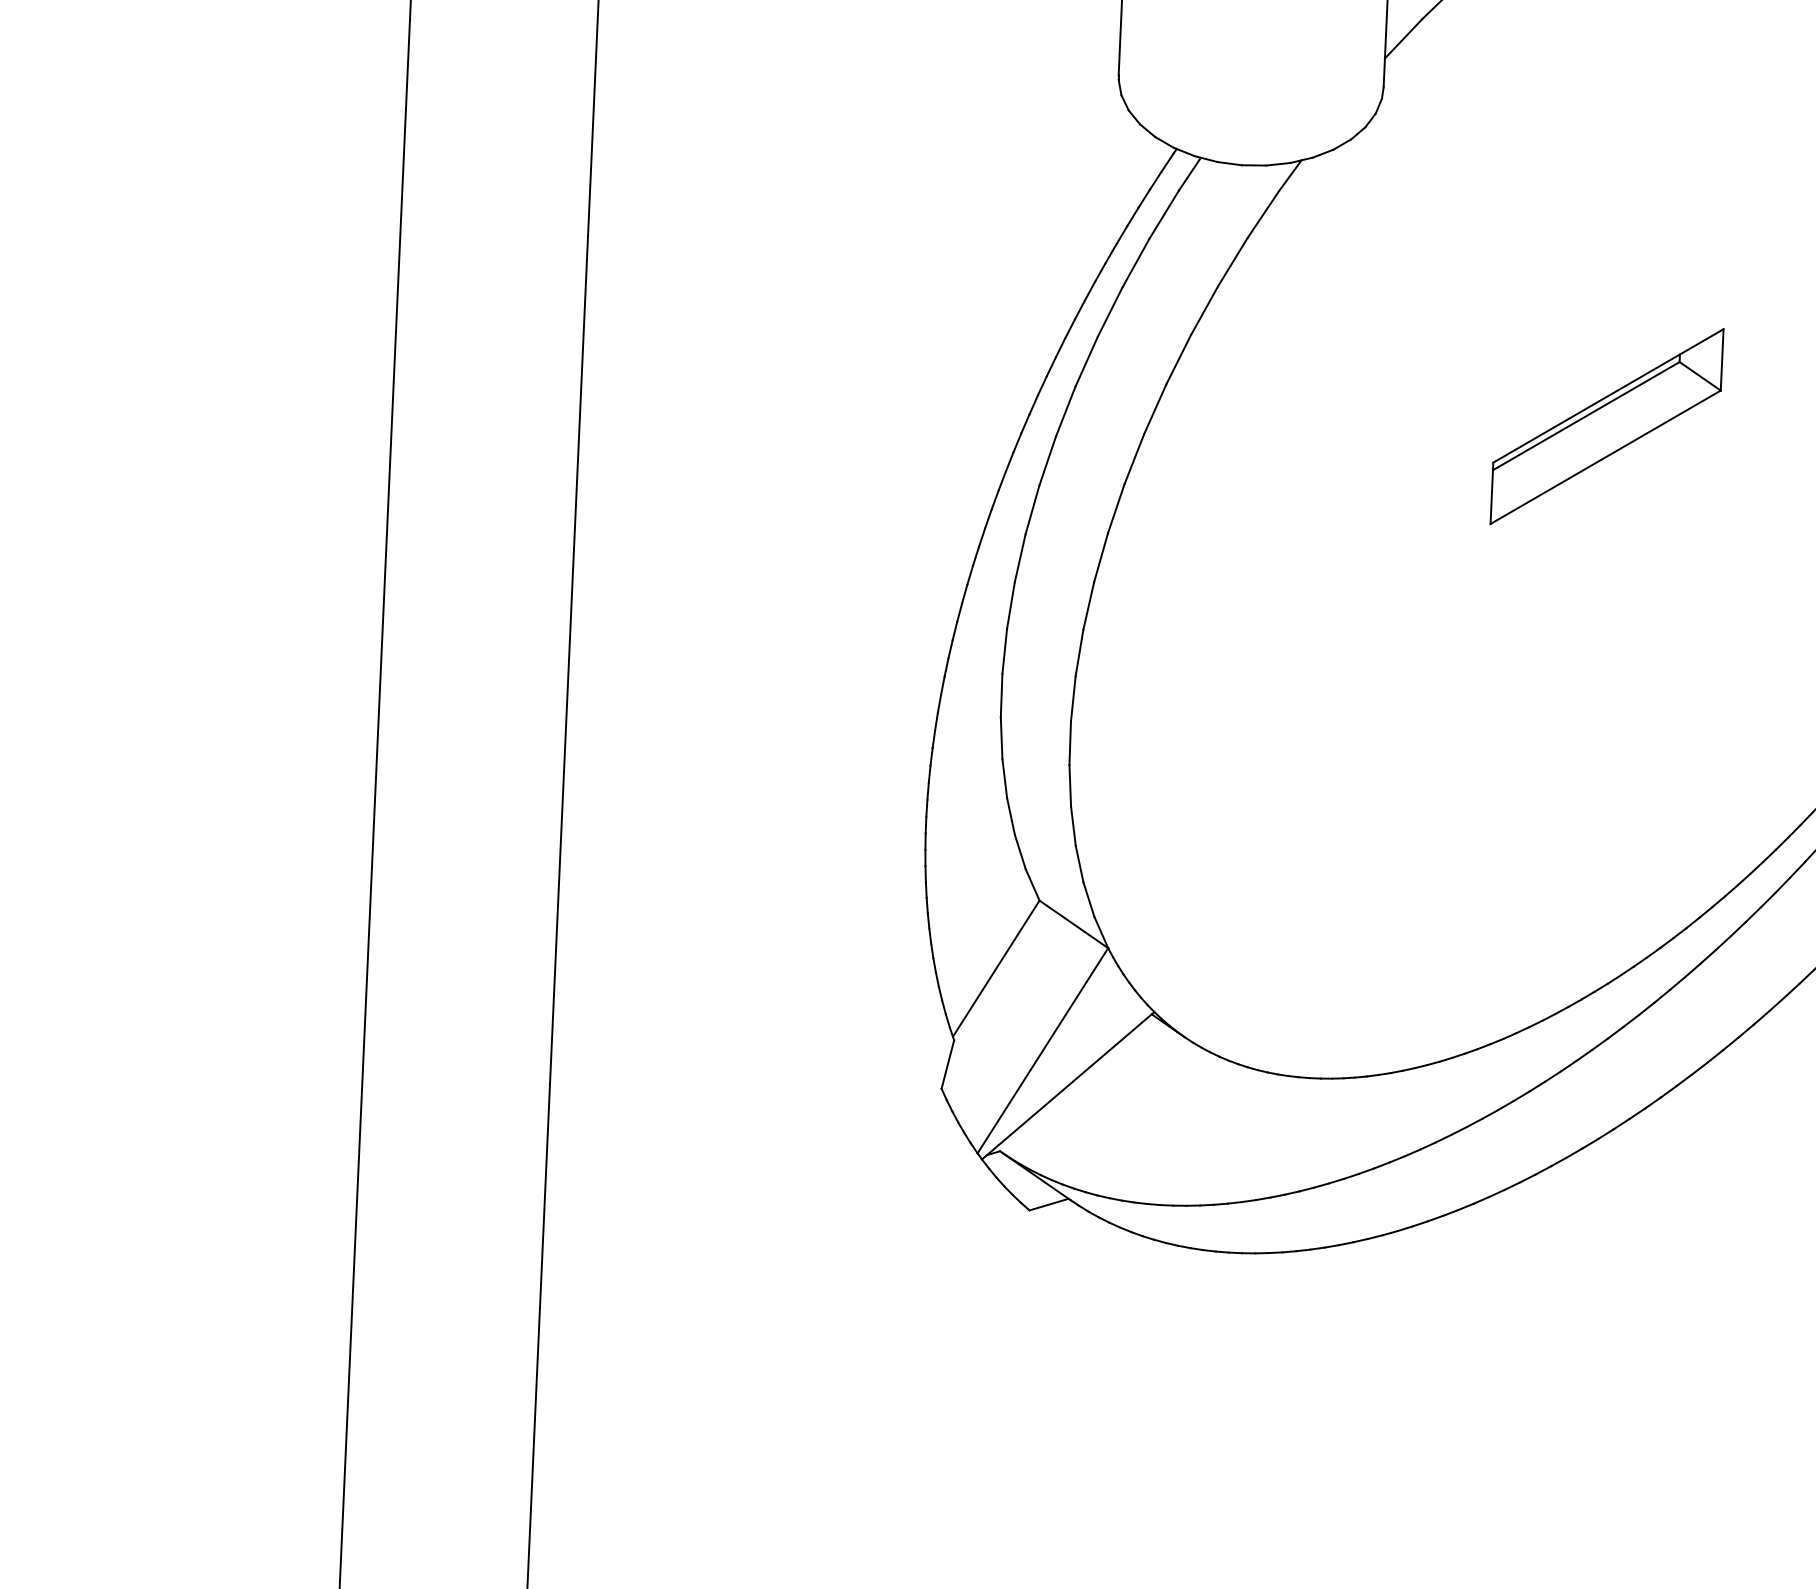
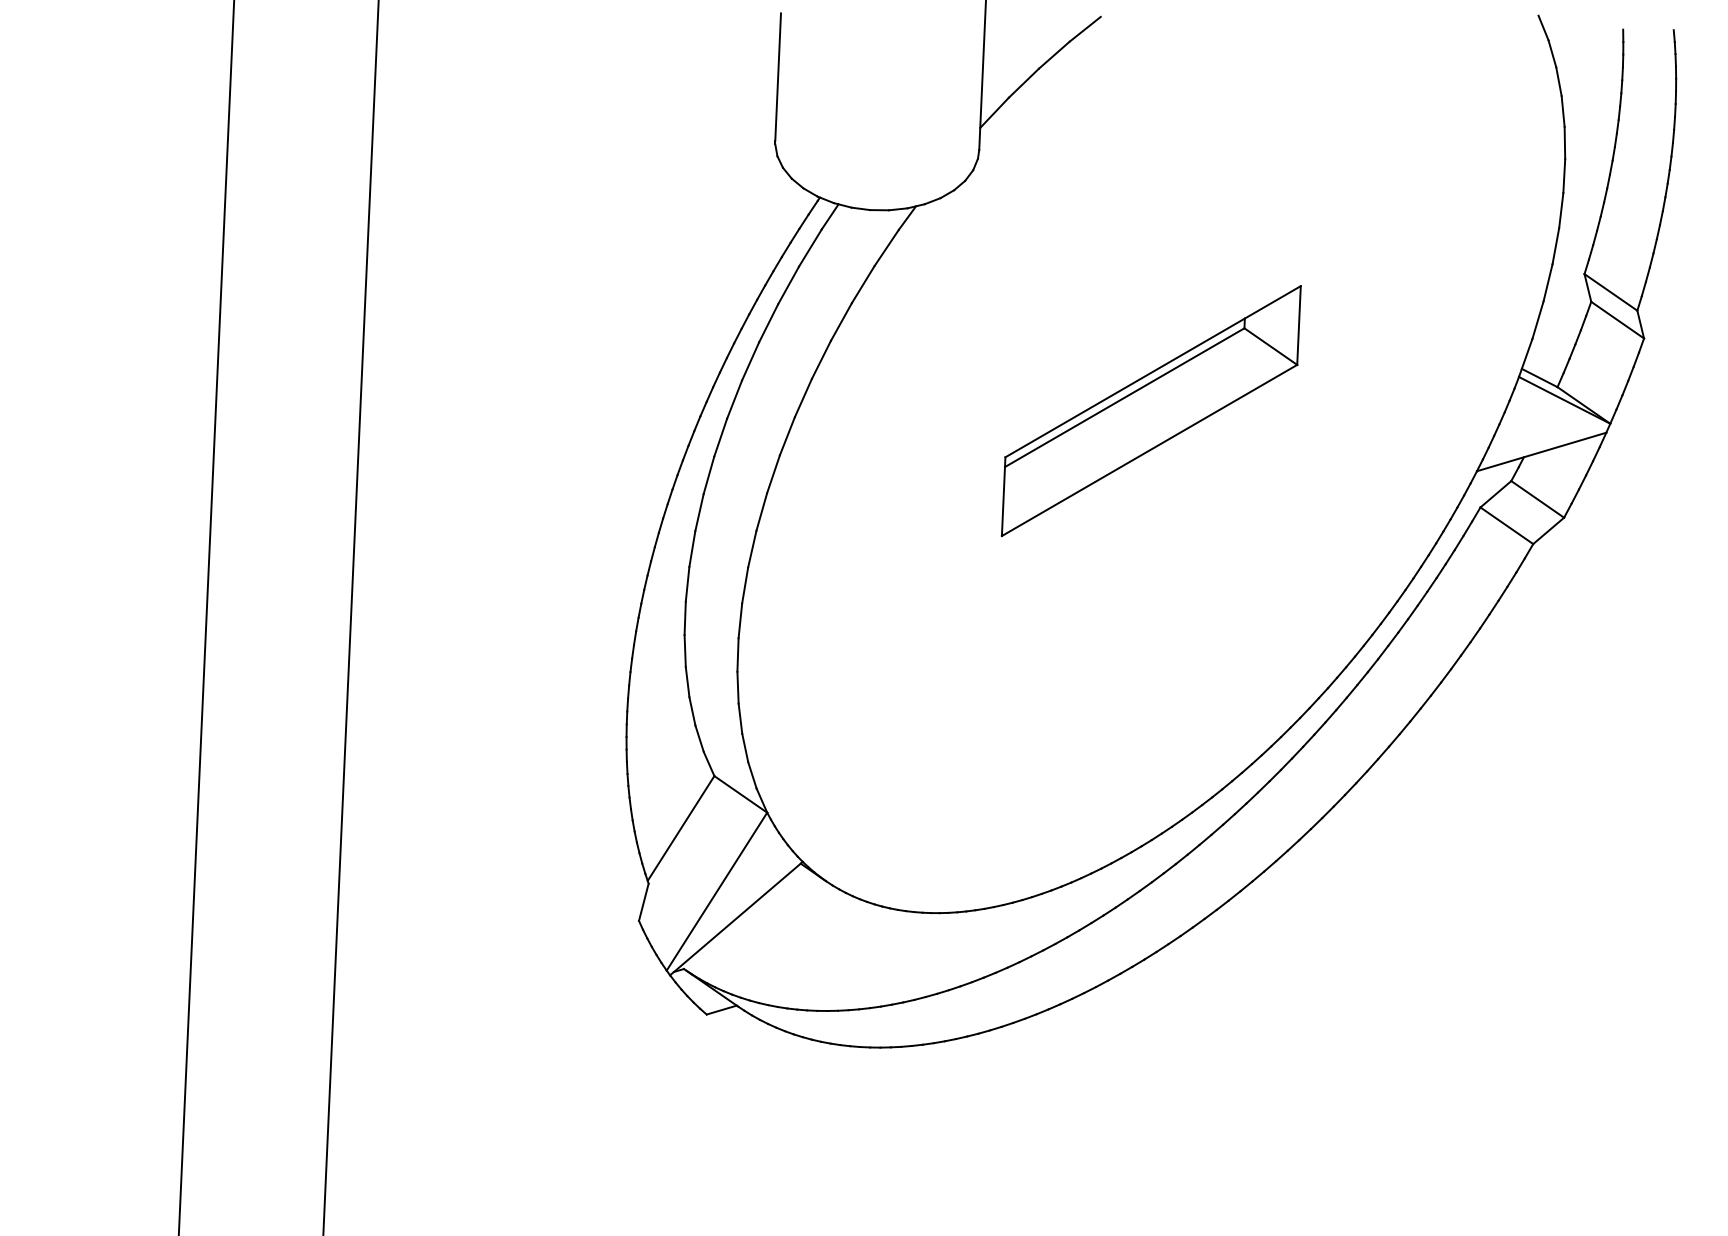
part: (1606, 426) -> (1150, 411), size x1.67

